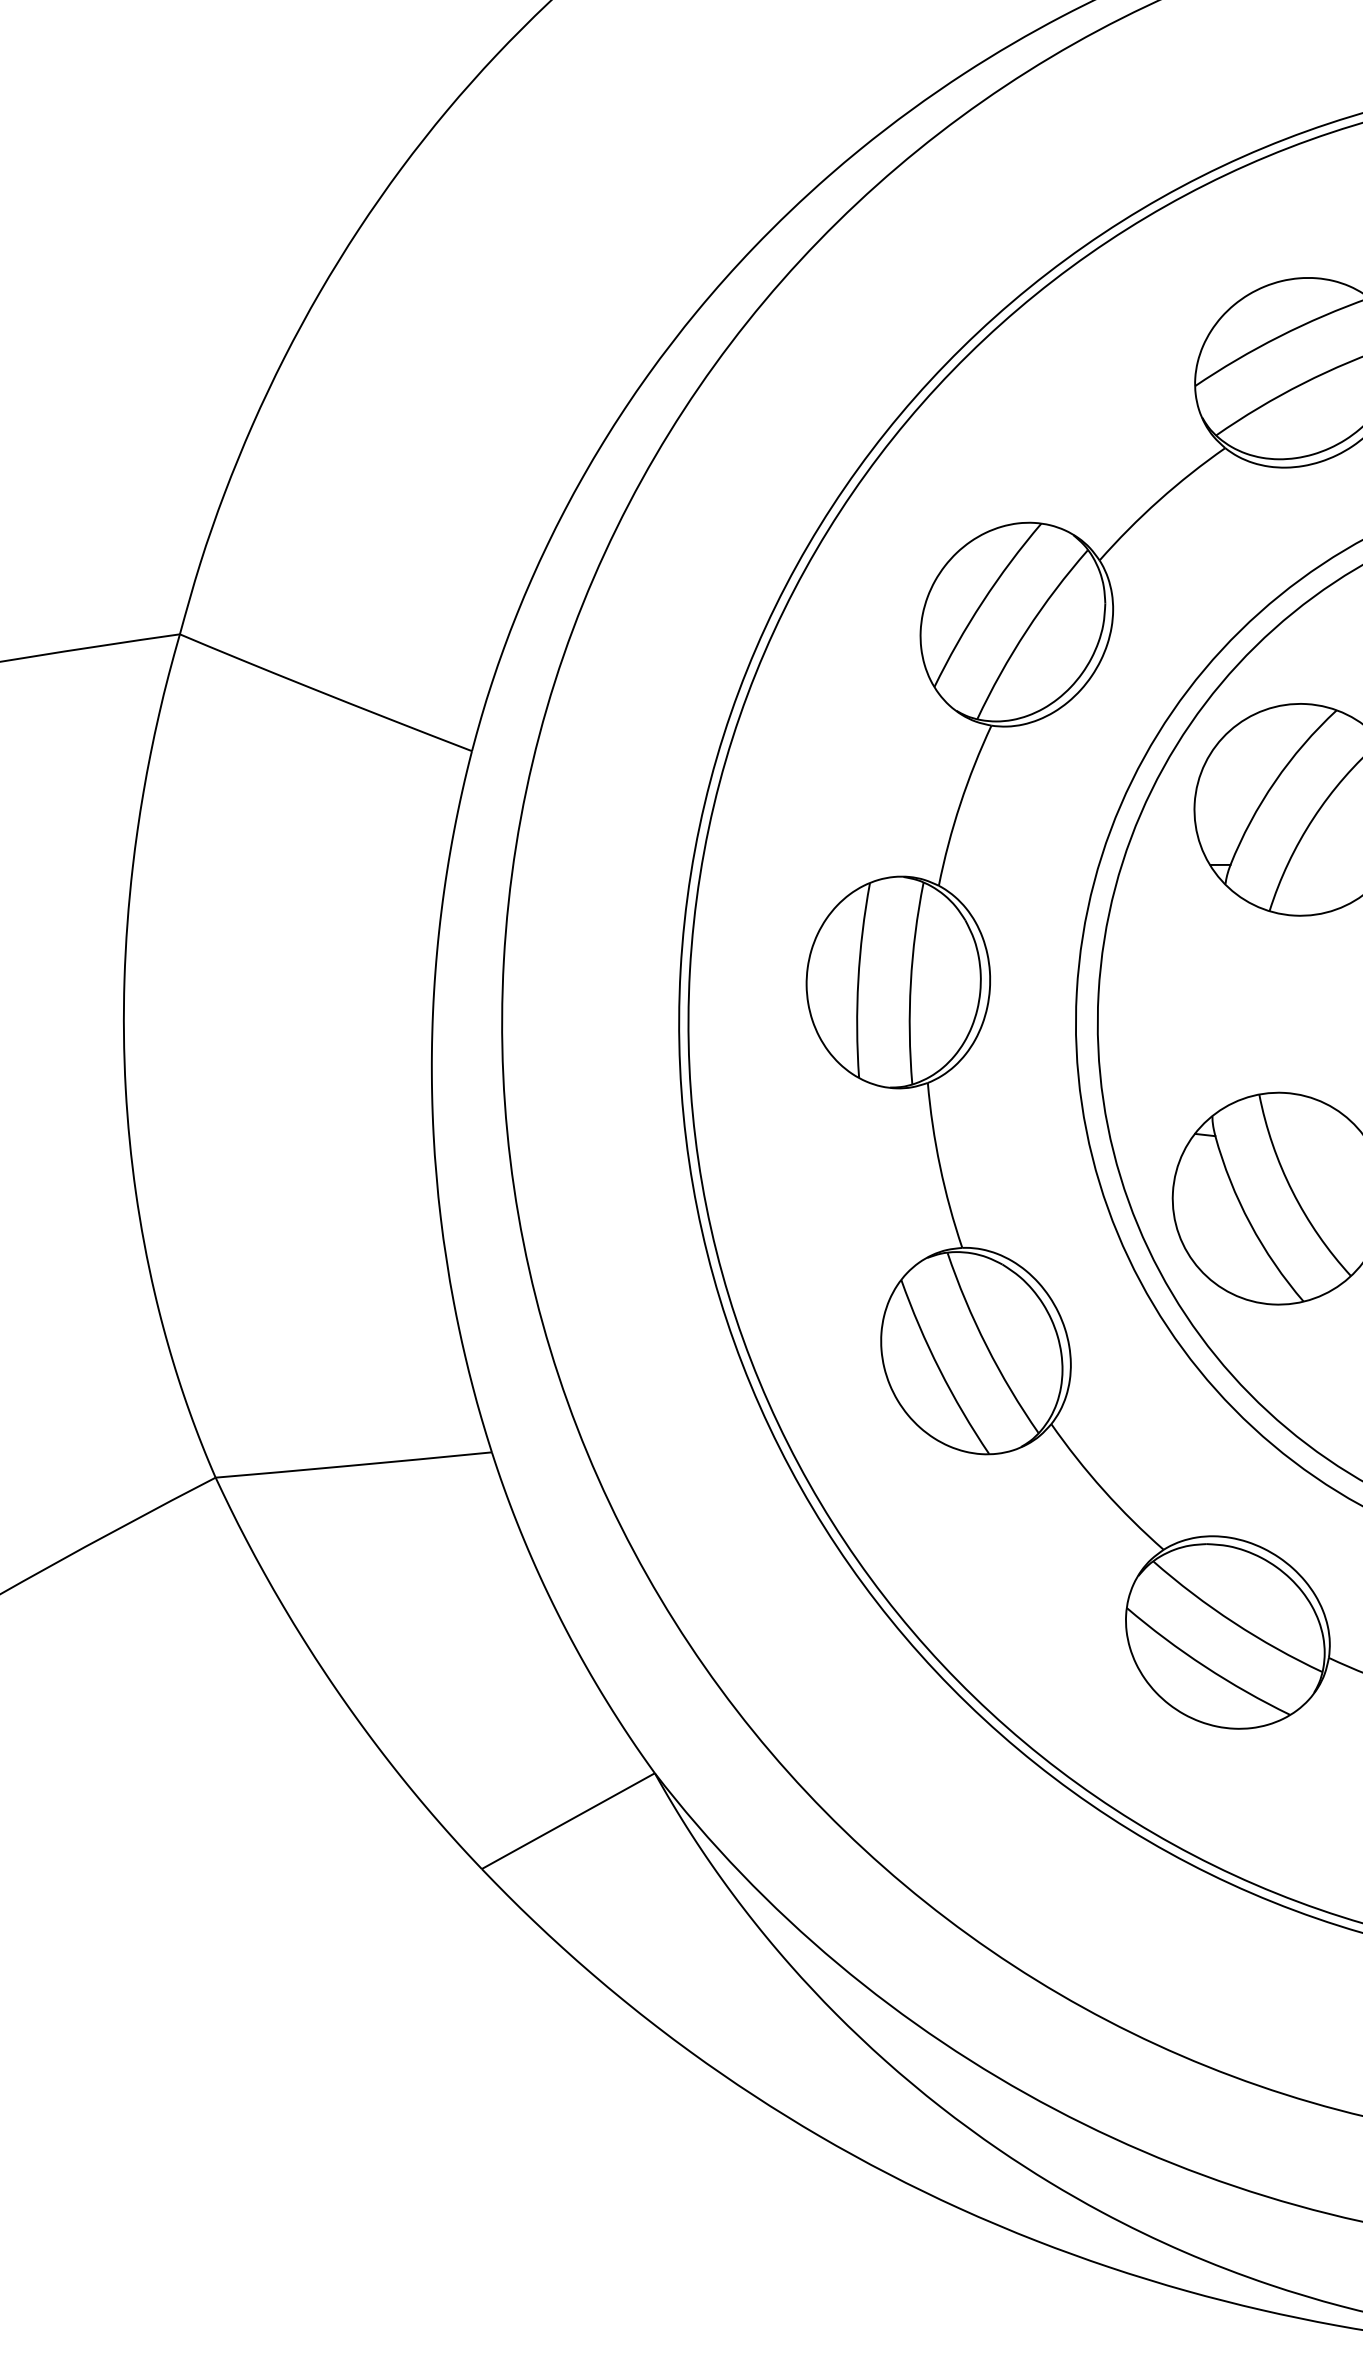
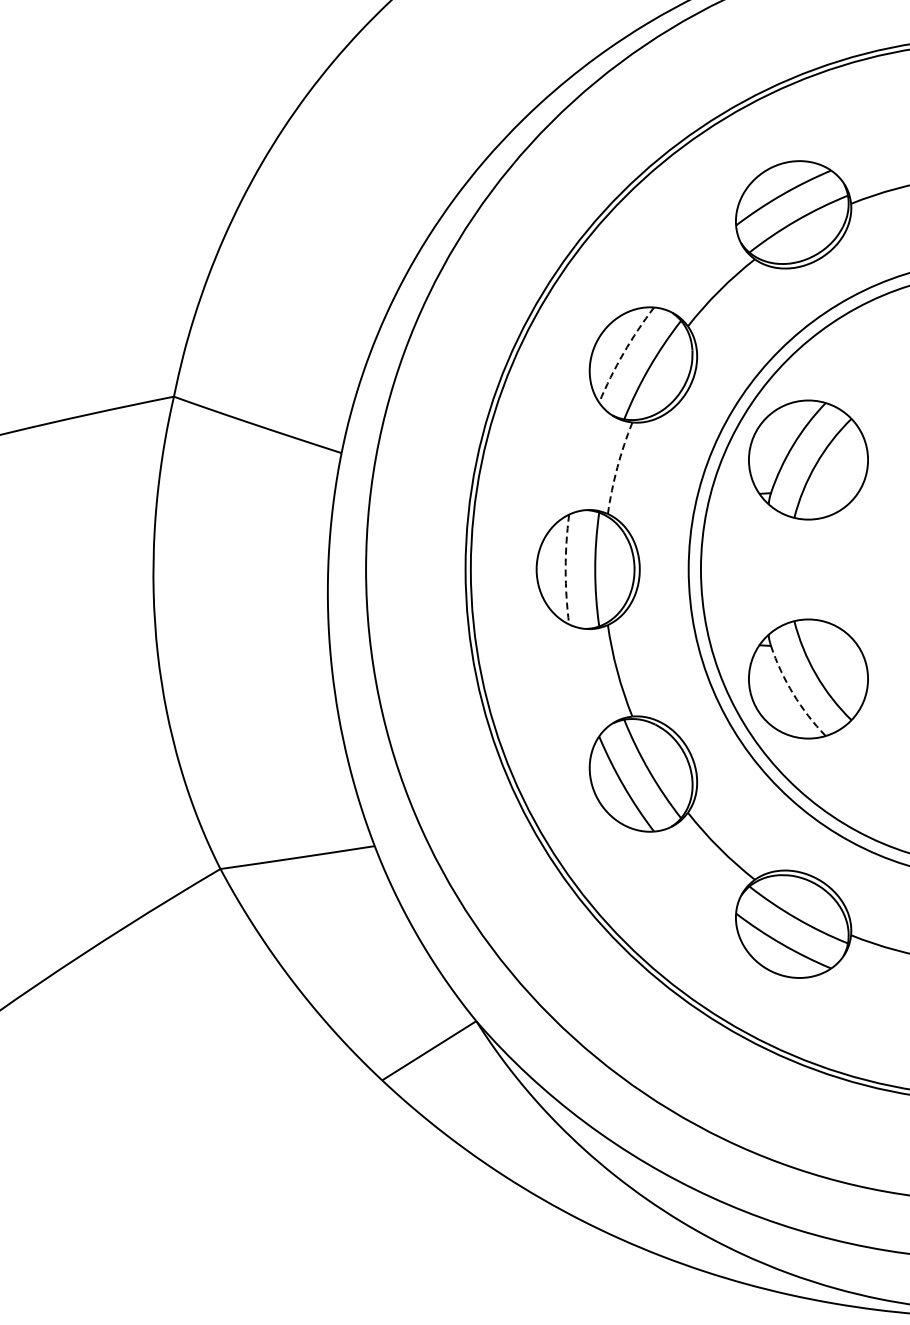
arc: (982, 602) -> (623, 353), solid -> dashed
arc: (960, 804) -> (617, 467), solid -> dashed
arc: (858, 980) -> (565, 569), solid -> dashed
arc: (1250, 1224) -> (793, 694), solid -> dashed

